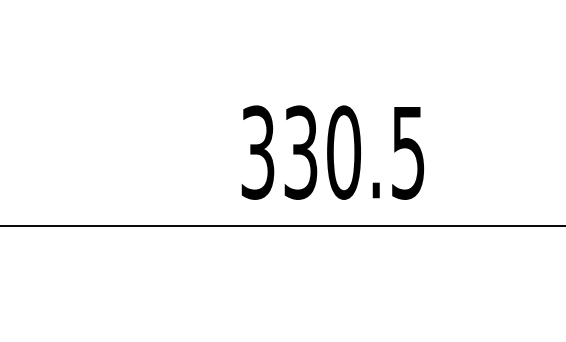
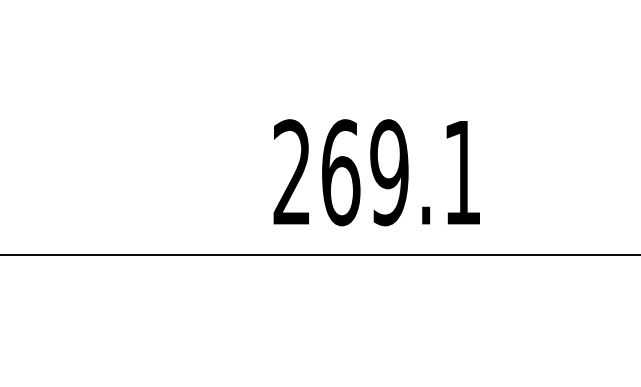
text: (332, 152) -> (376, 172), 330.5 -> 269.1

